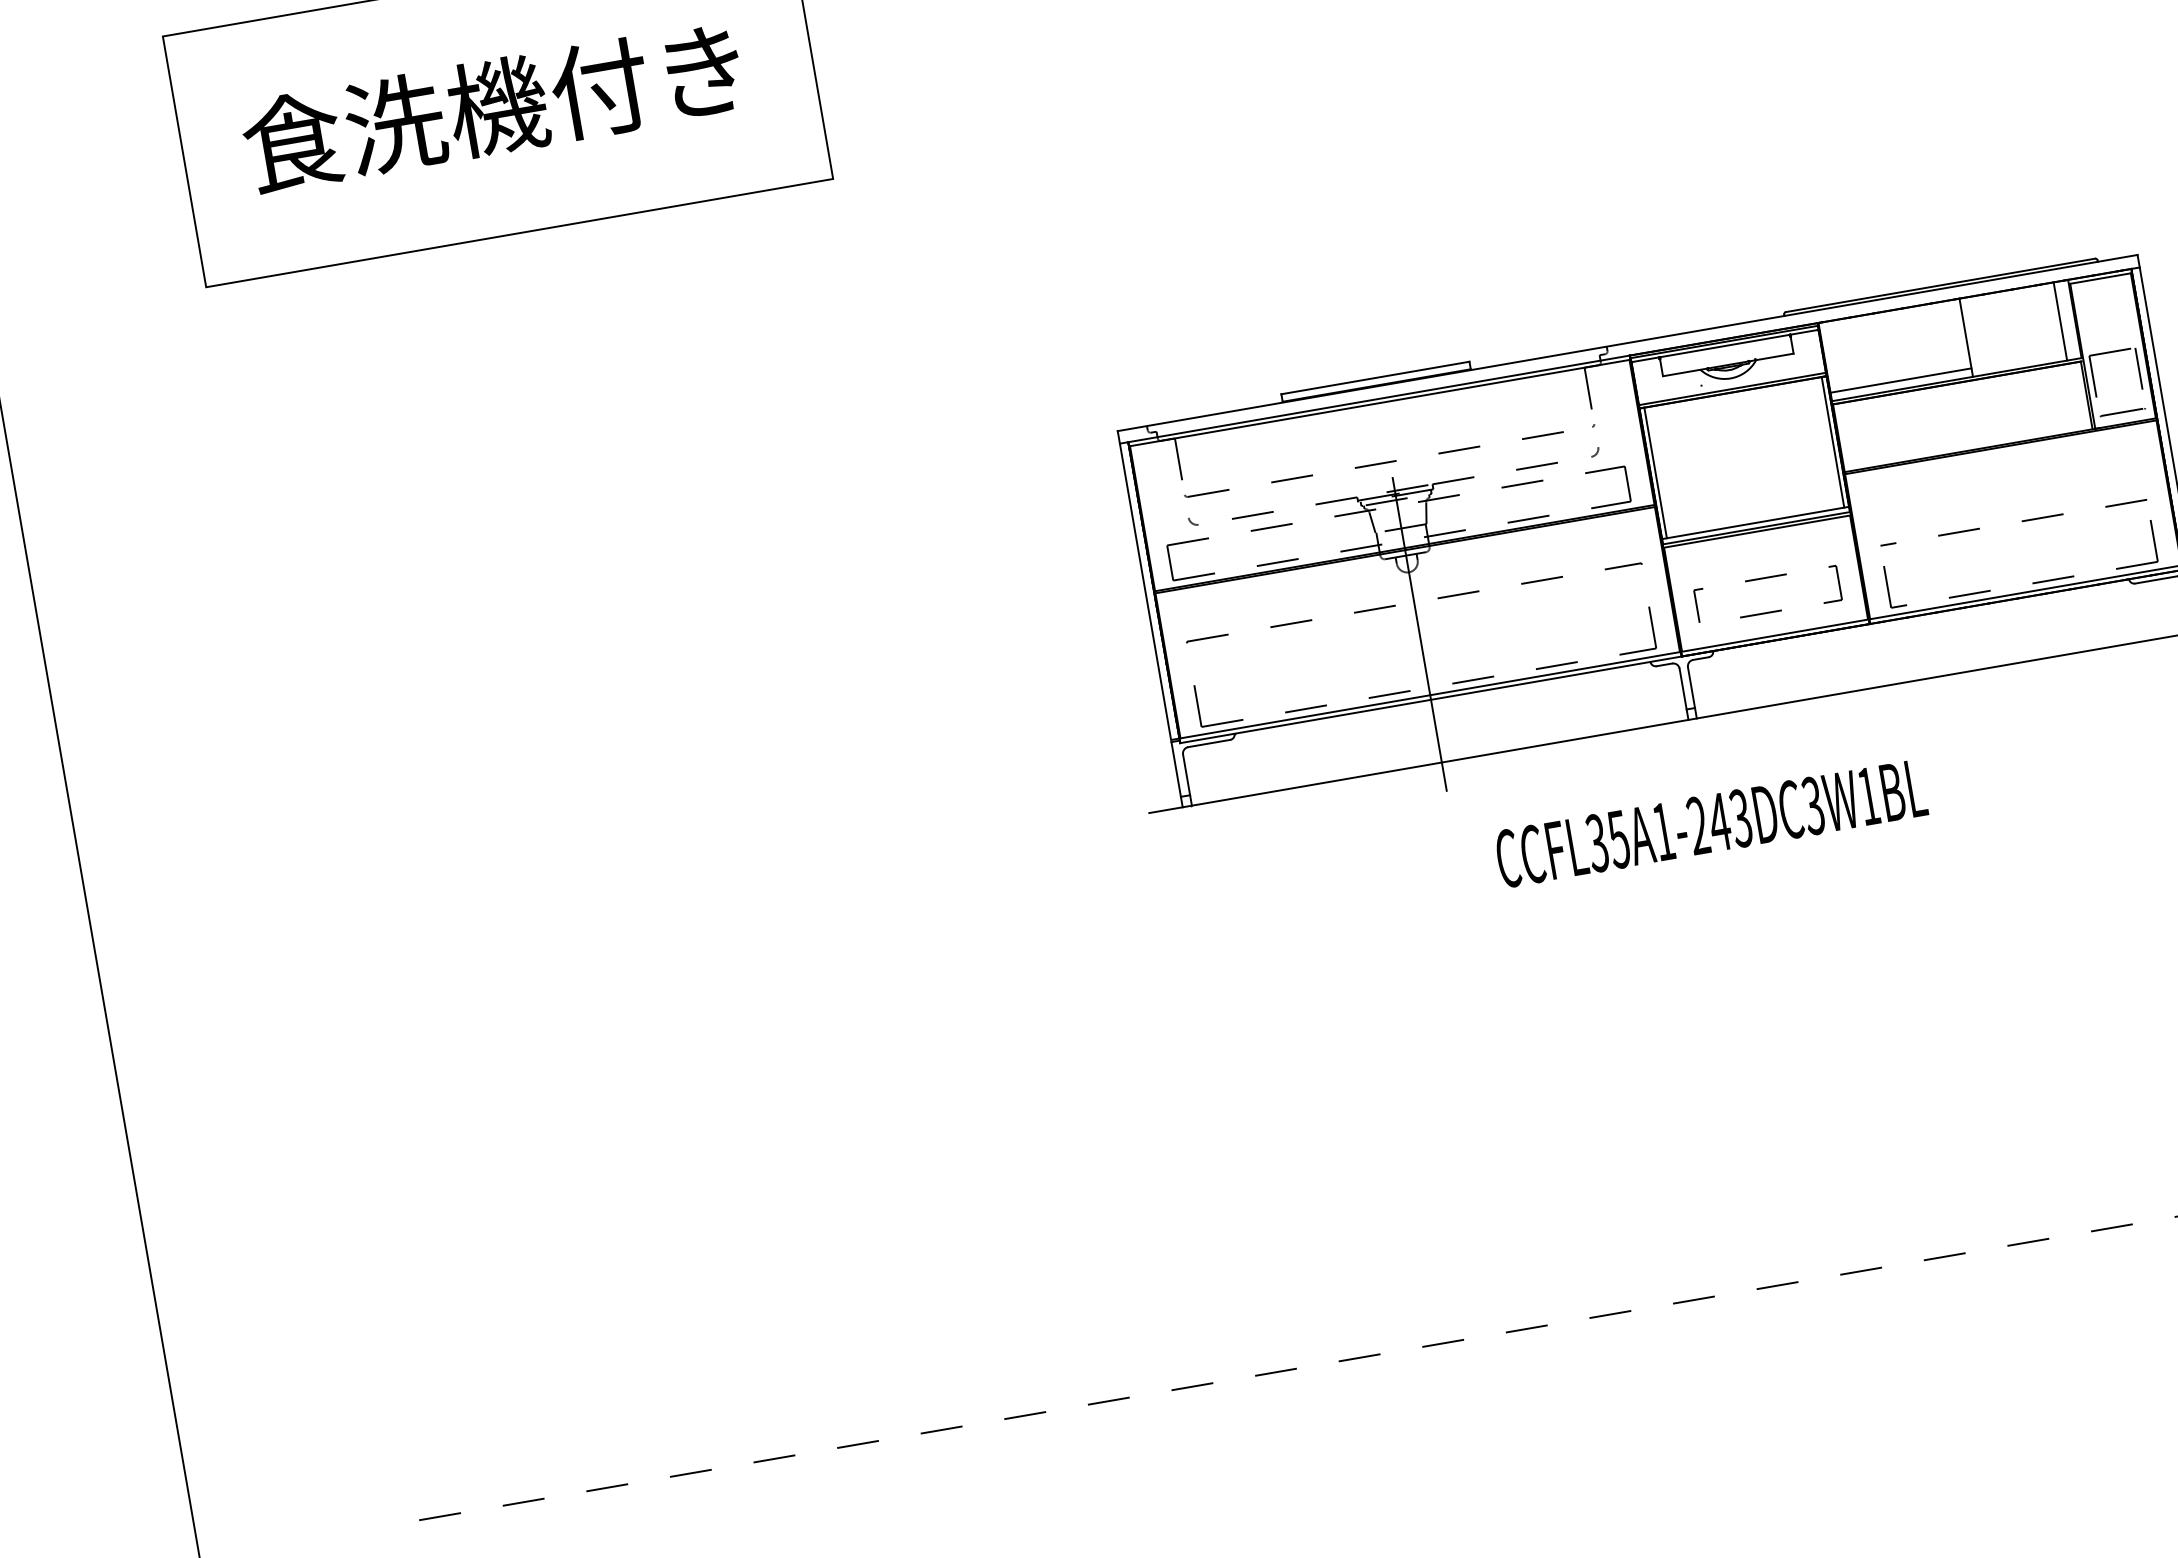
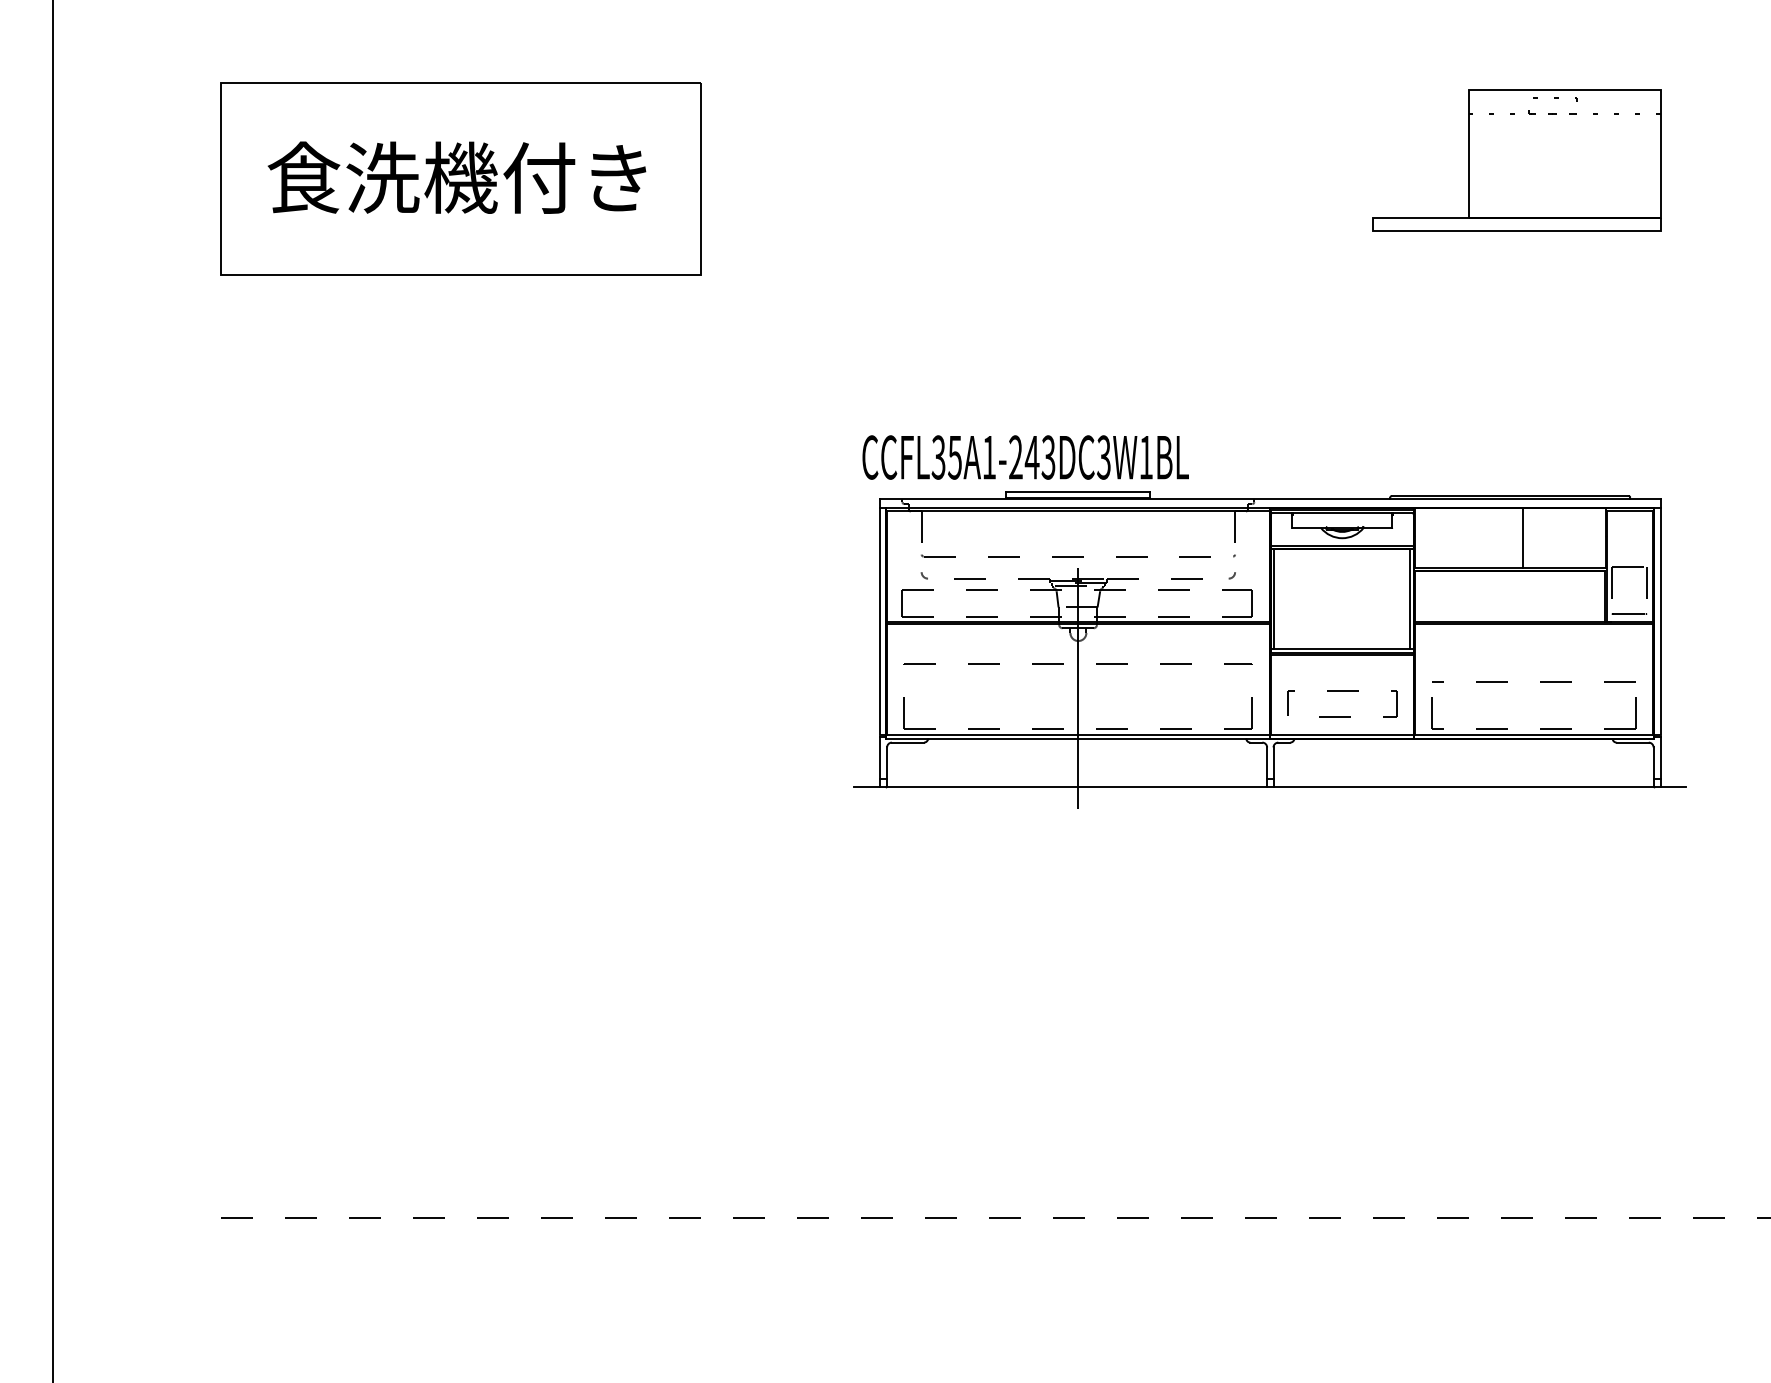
line: (2060, 321) -> (1594, 538), removed
line: (1900, 380) -> (1468, 561), removed
text: (1710, 823) -> (1025, 457), moved

